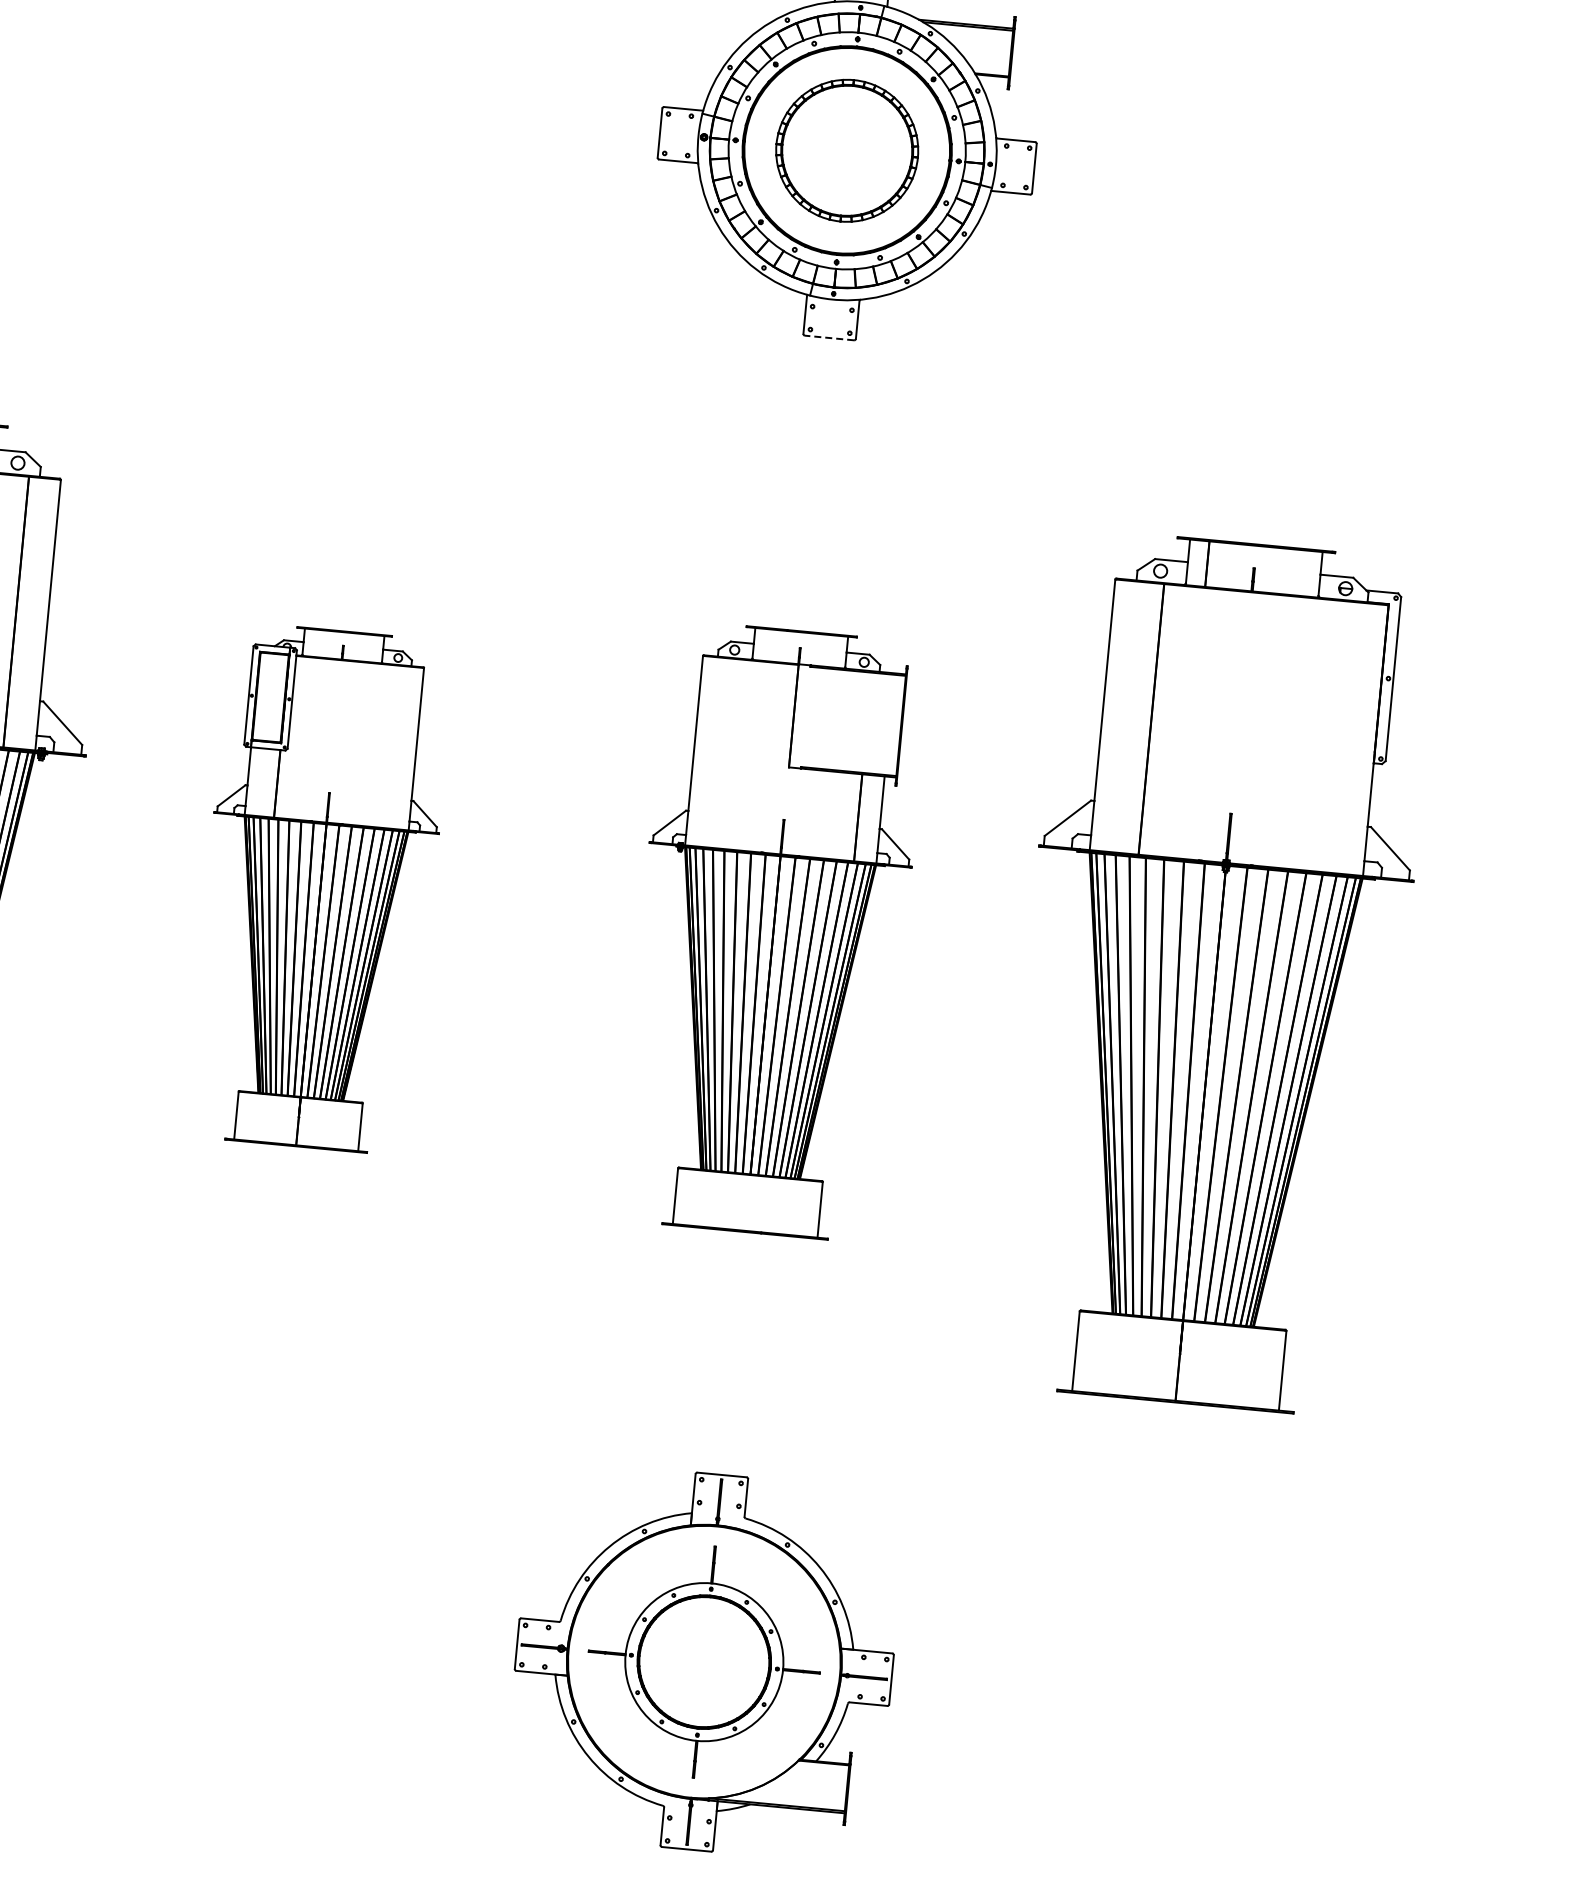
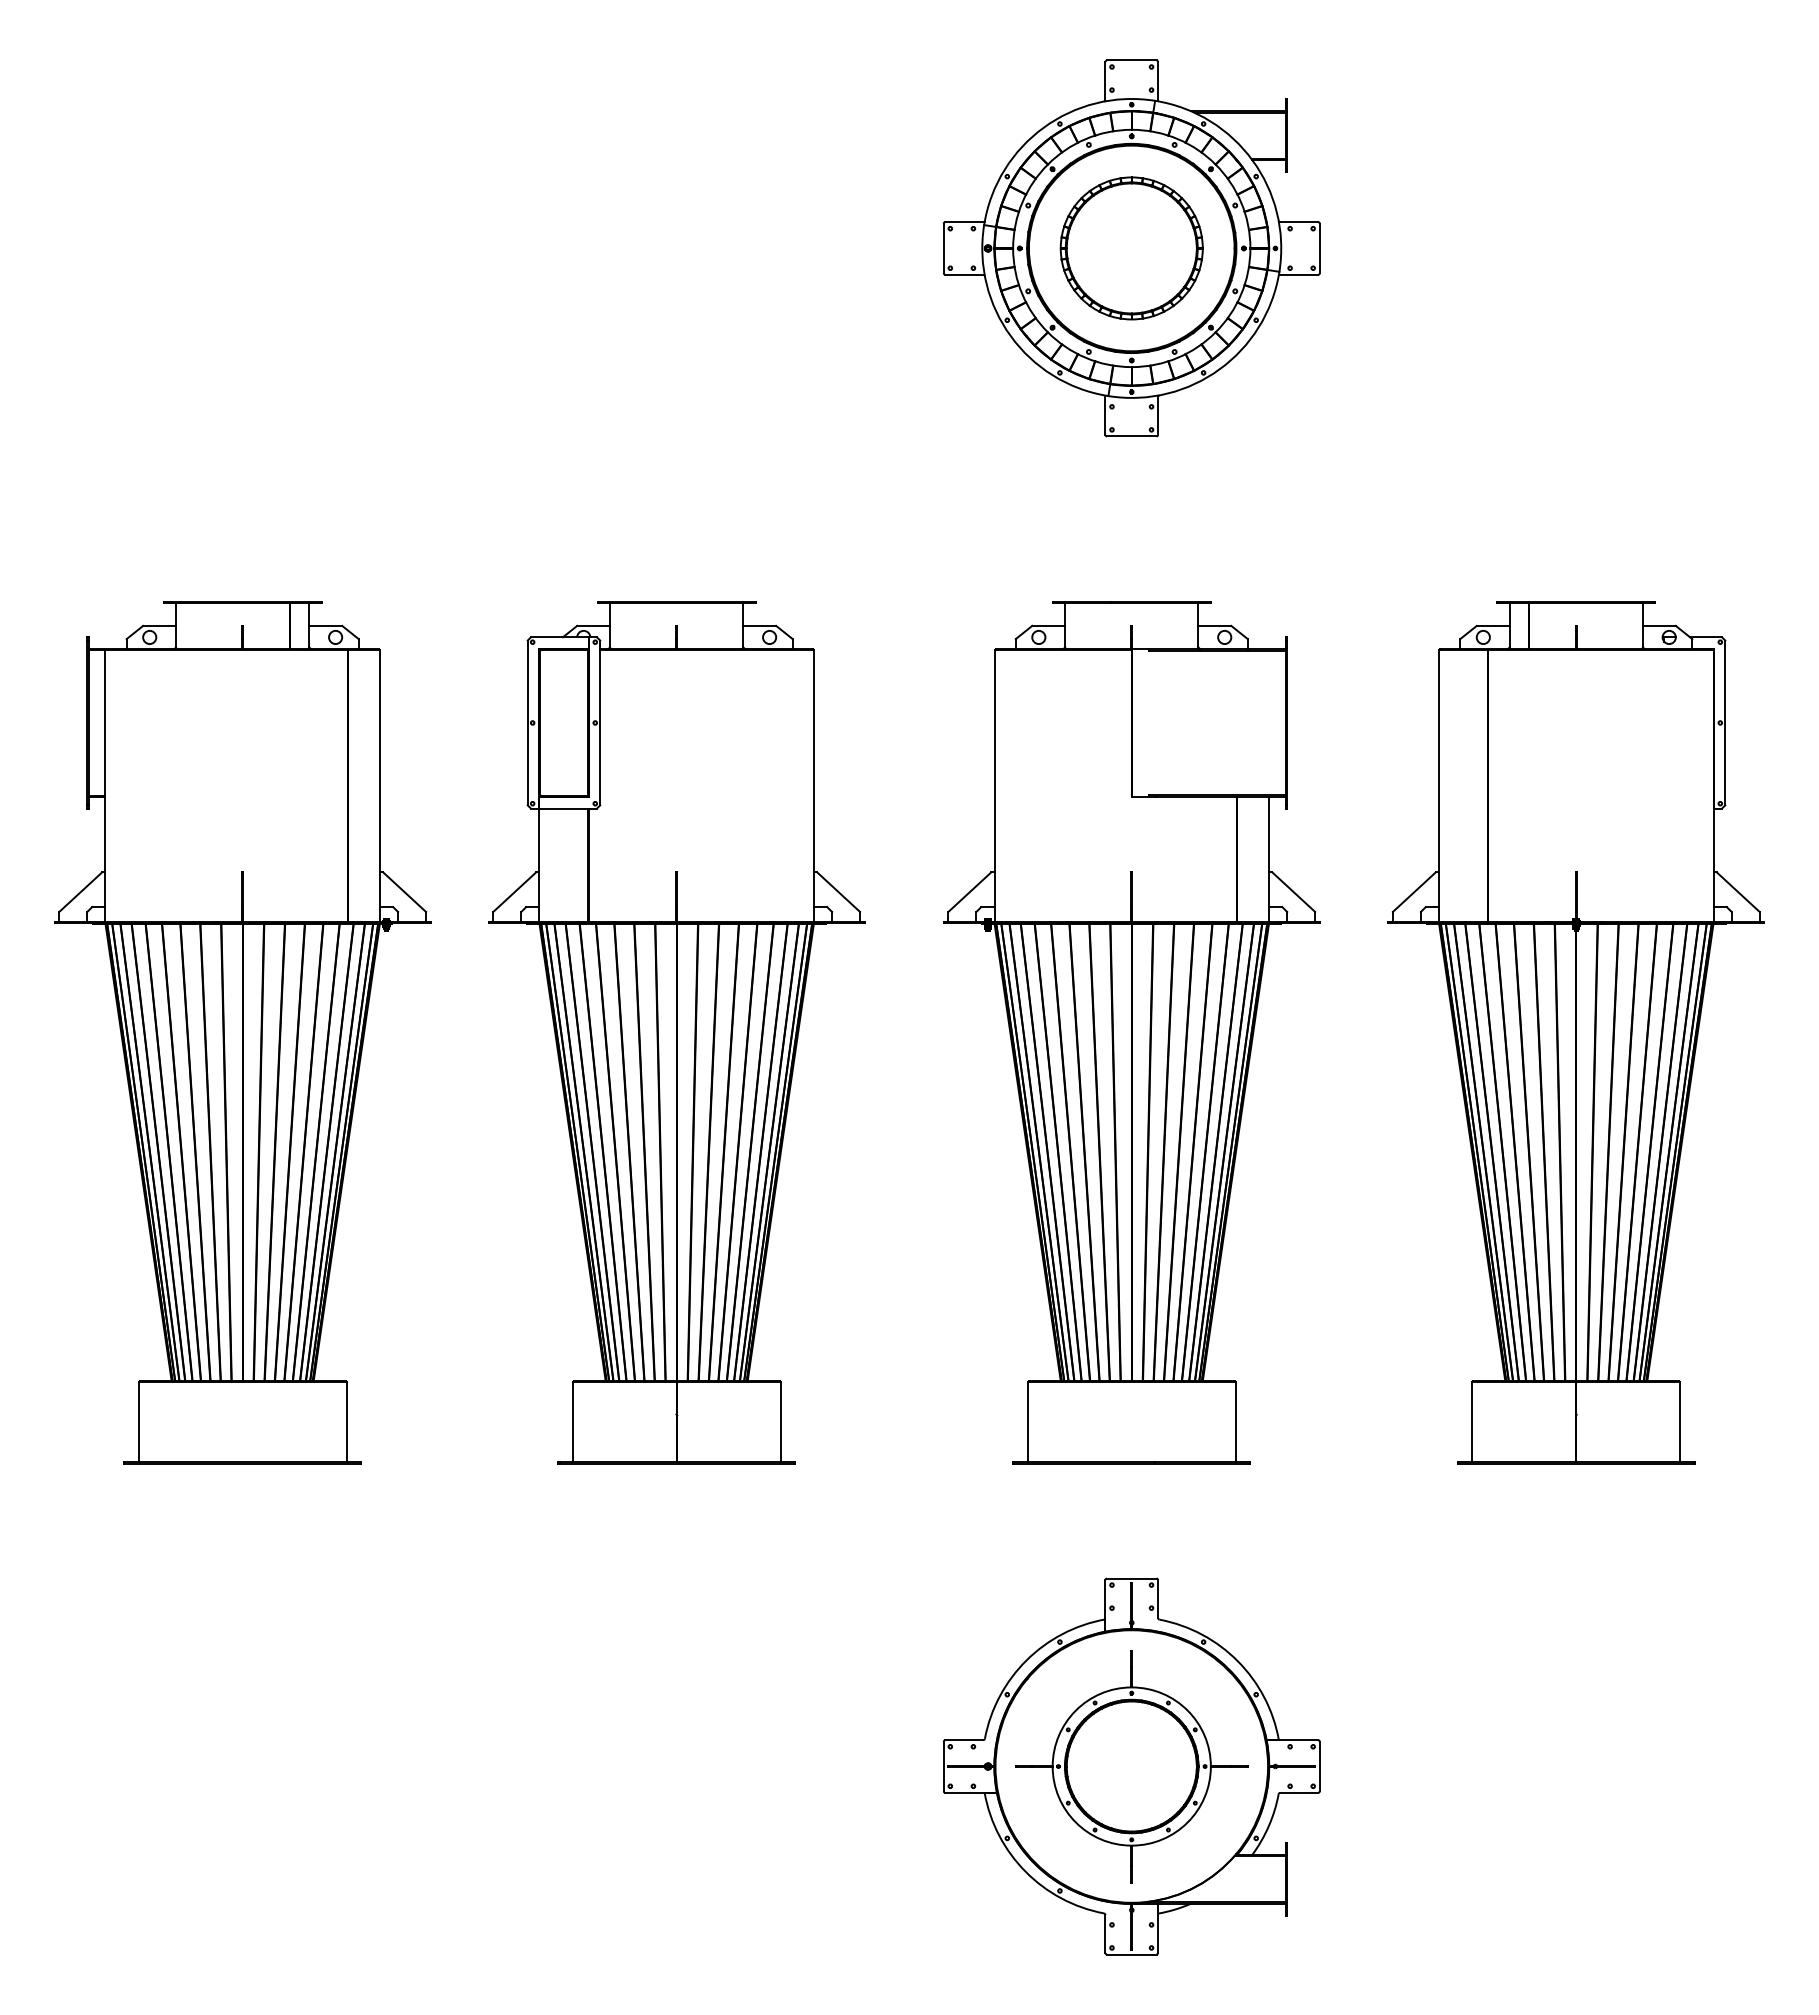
line: (829, 338) -> (1131, 436), dashed -> solid
part: (320, 888) -> (676, 1032), size x1.67
part: (773, 931) -> (1131, 1032), size x1.43

